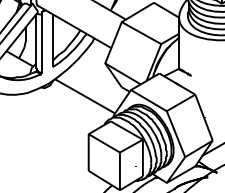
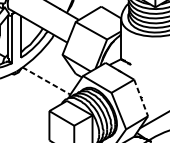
line: (85, 96) -> (46, 81), solid -> dashed
line: (204, 117) -> (141, 97), solid -> dashed

